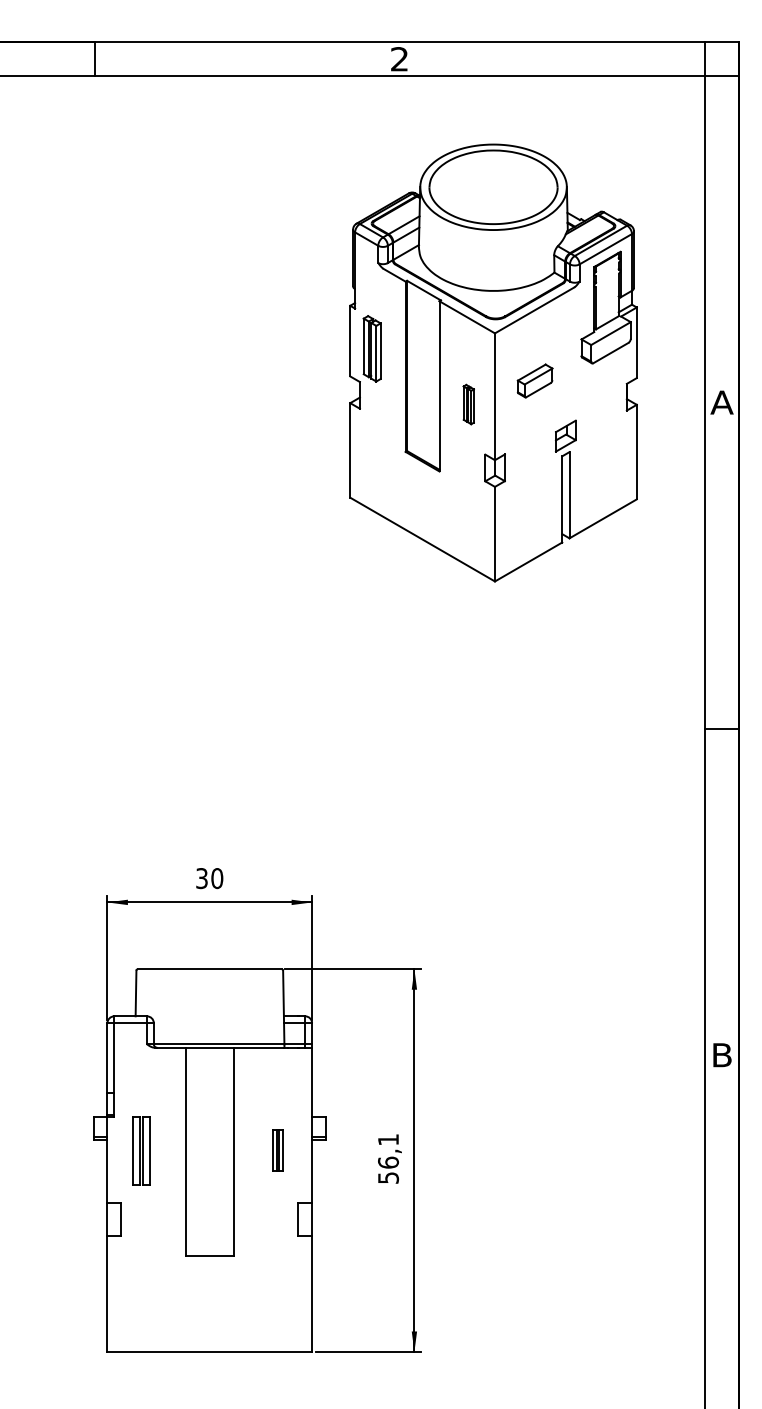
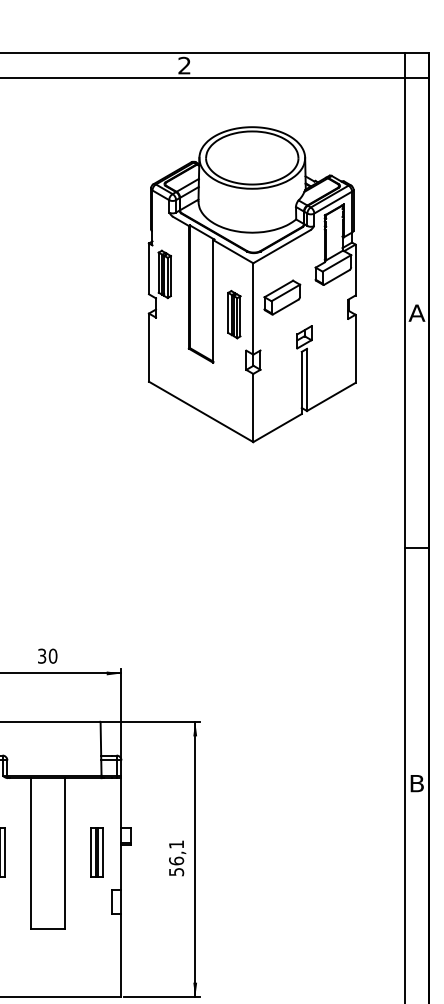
part: (534, 380) -> (281, 297), size x1.43
part: (468, 404) -> (234, 314), size x1.67
part: (277, 1150) -> (96, 852), size x1.67

